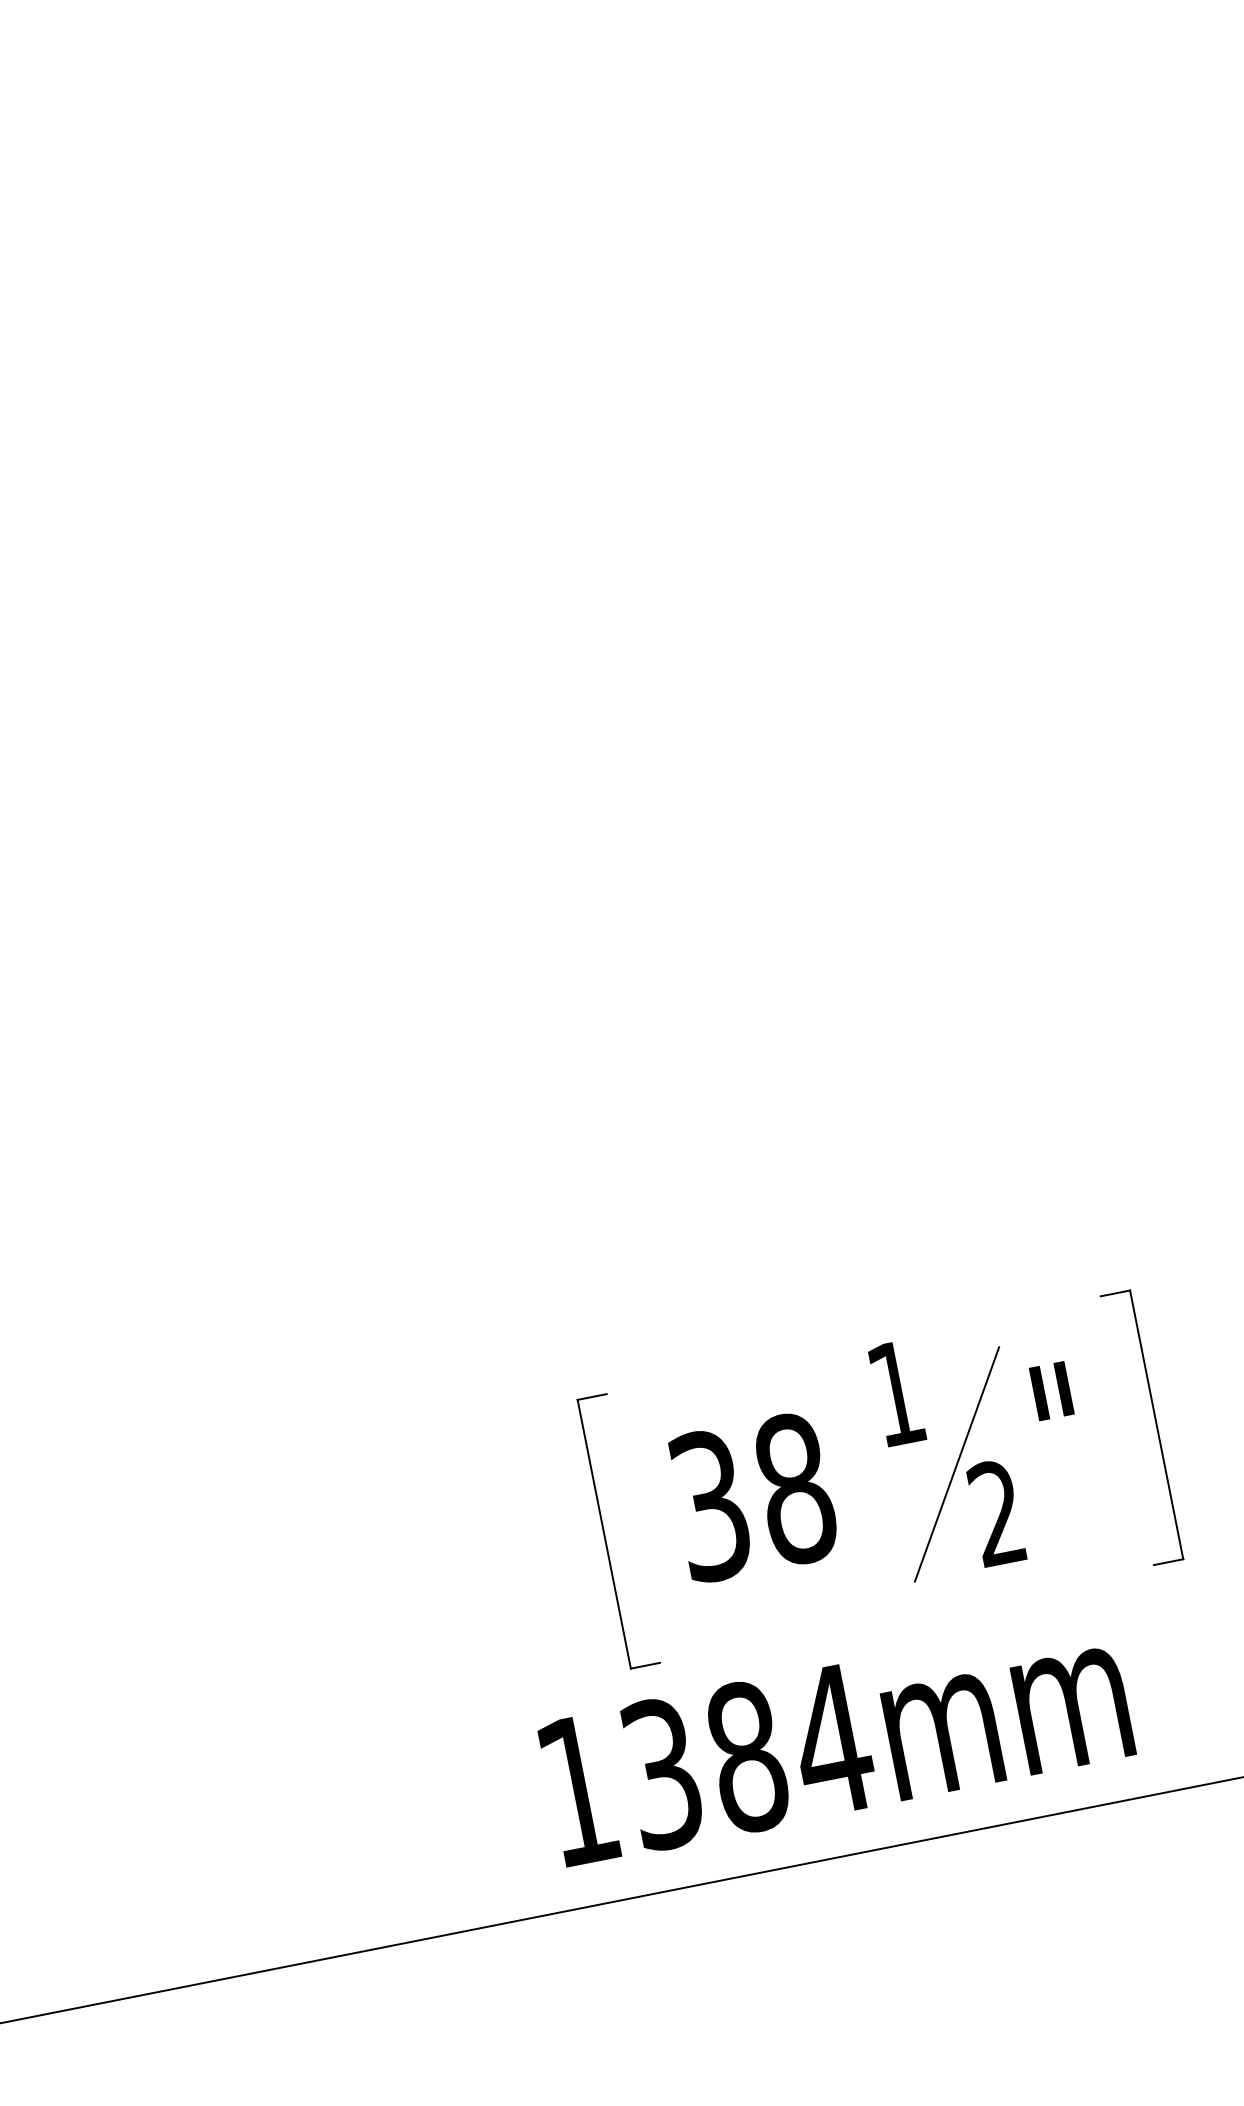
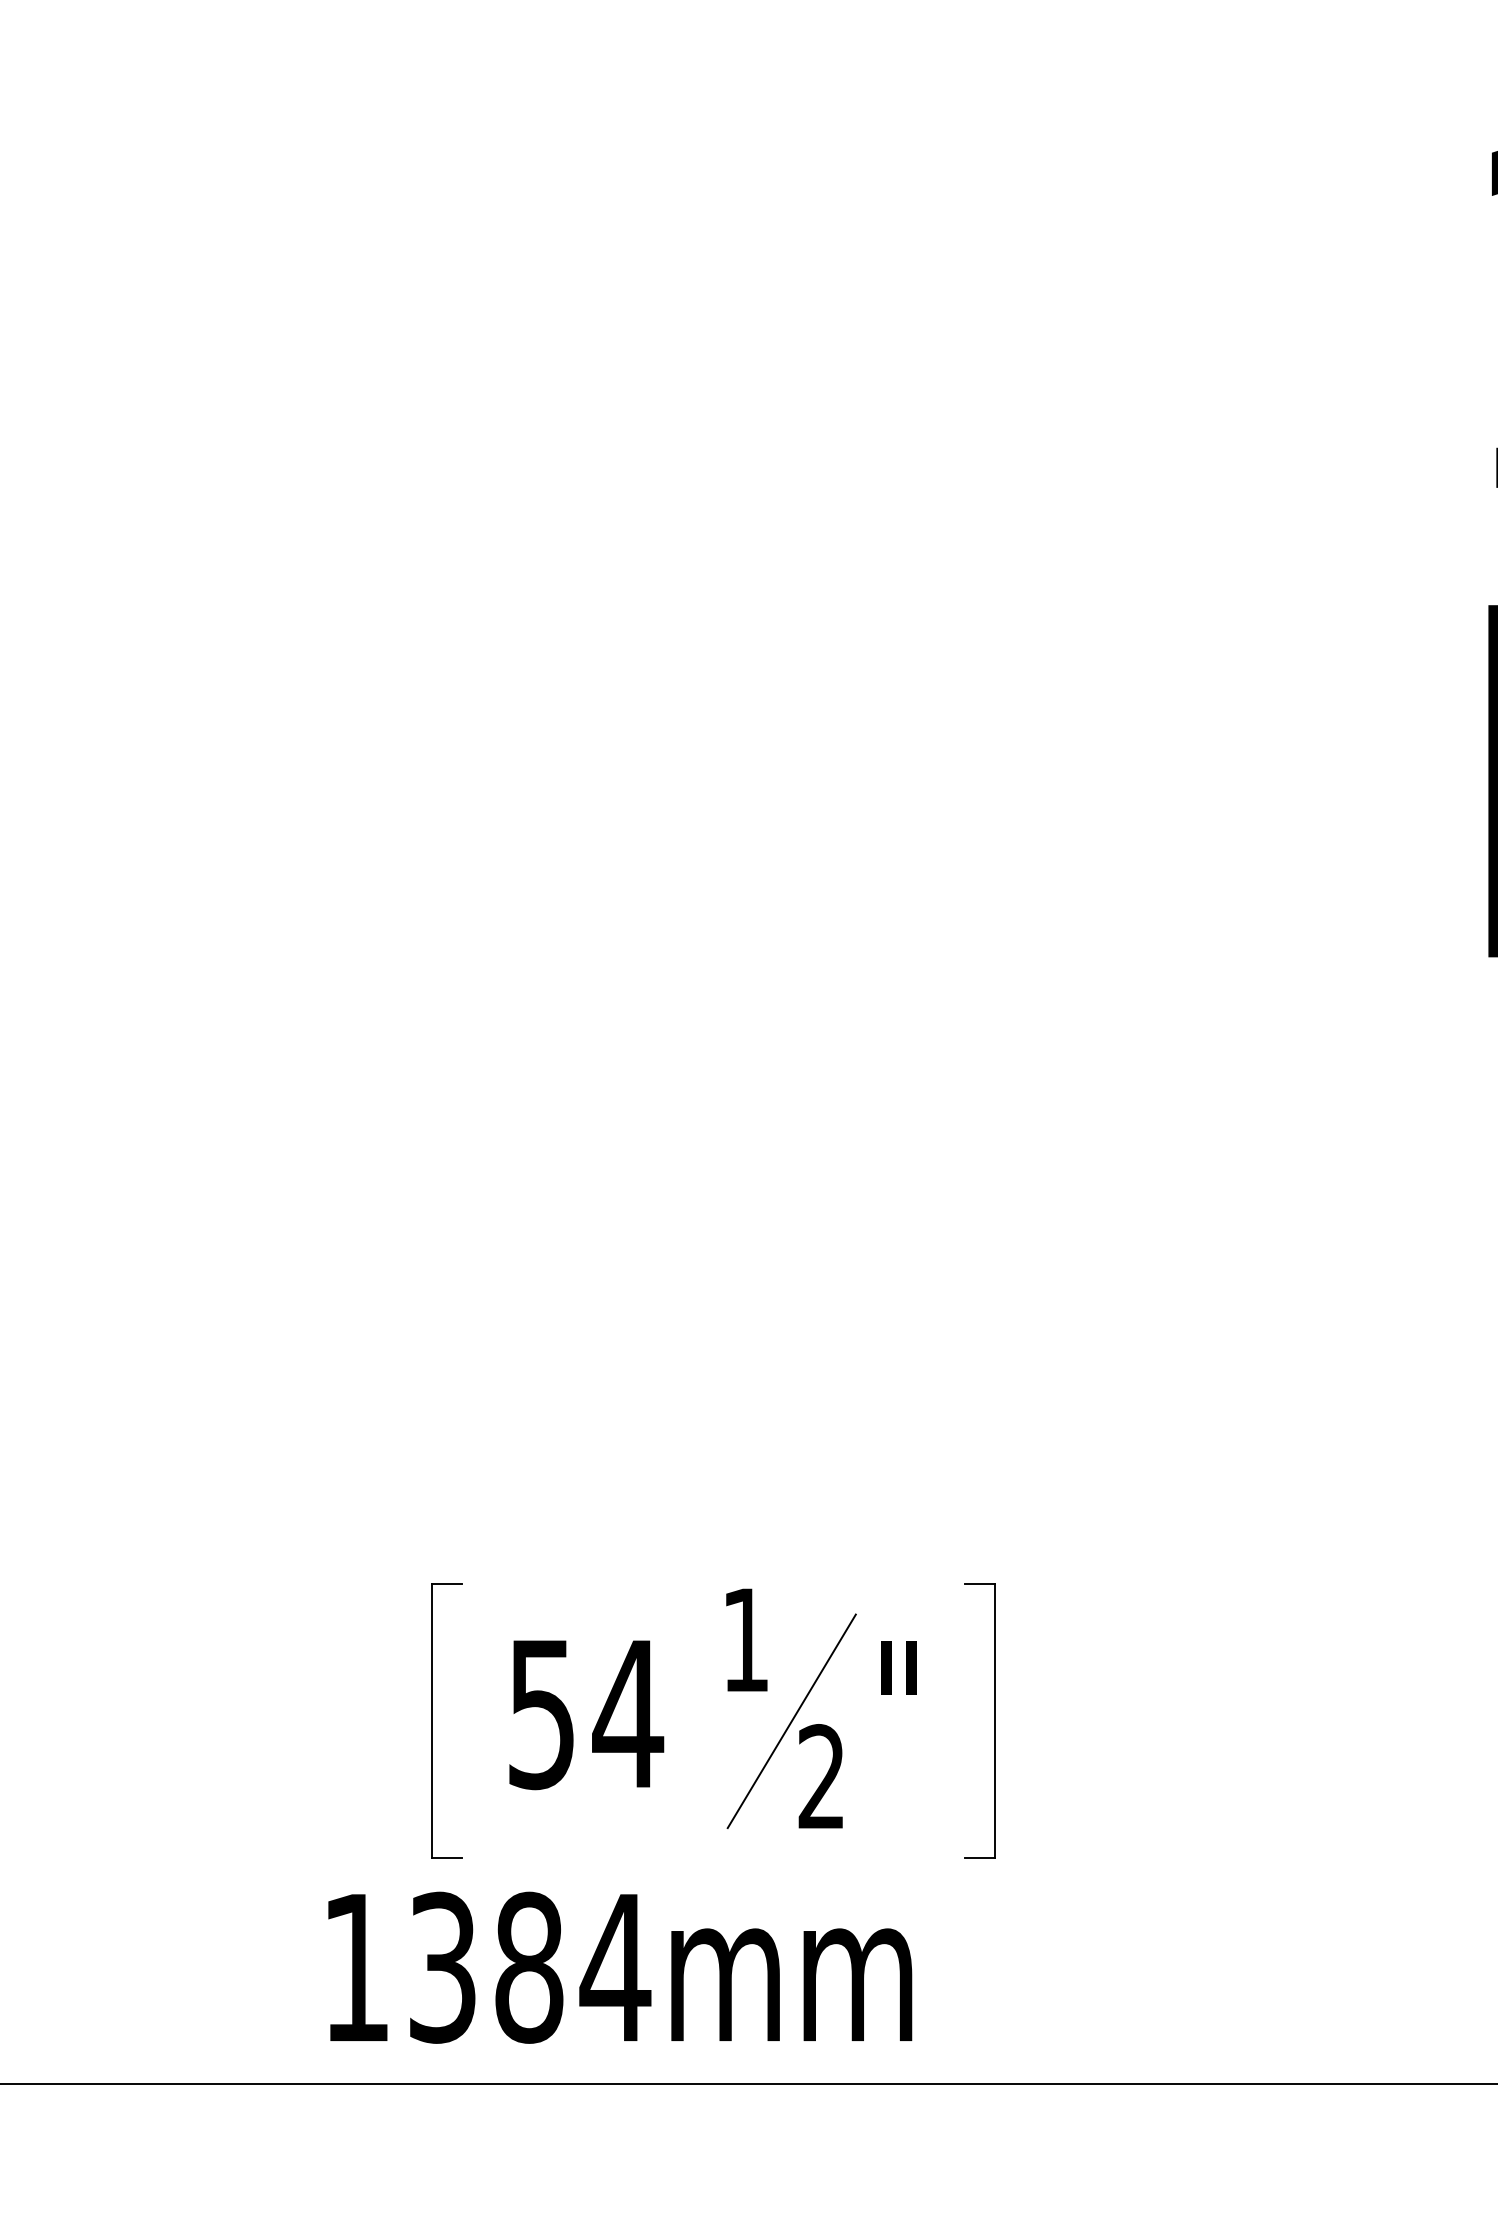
text: (754, 1497) -> (586, 1714), 38 -> 54

